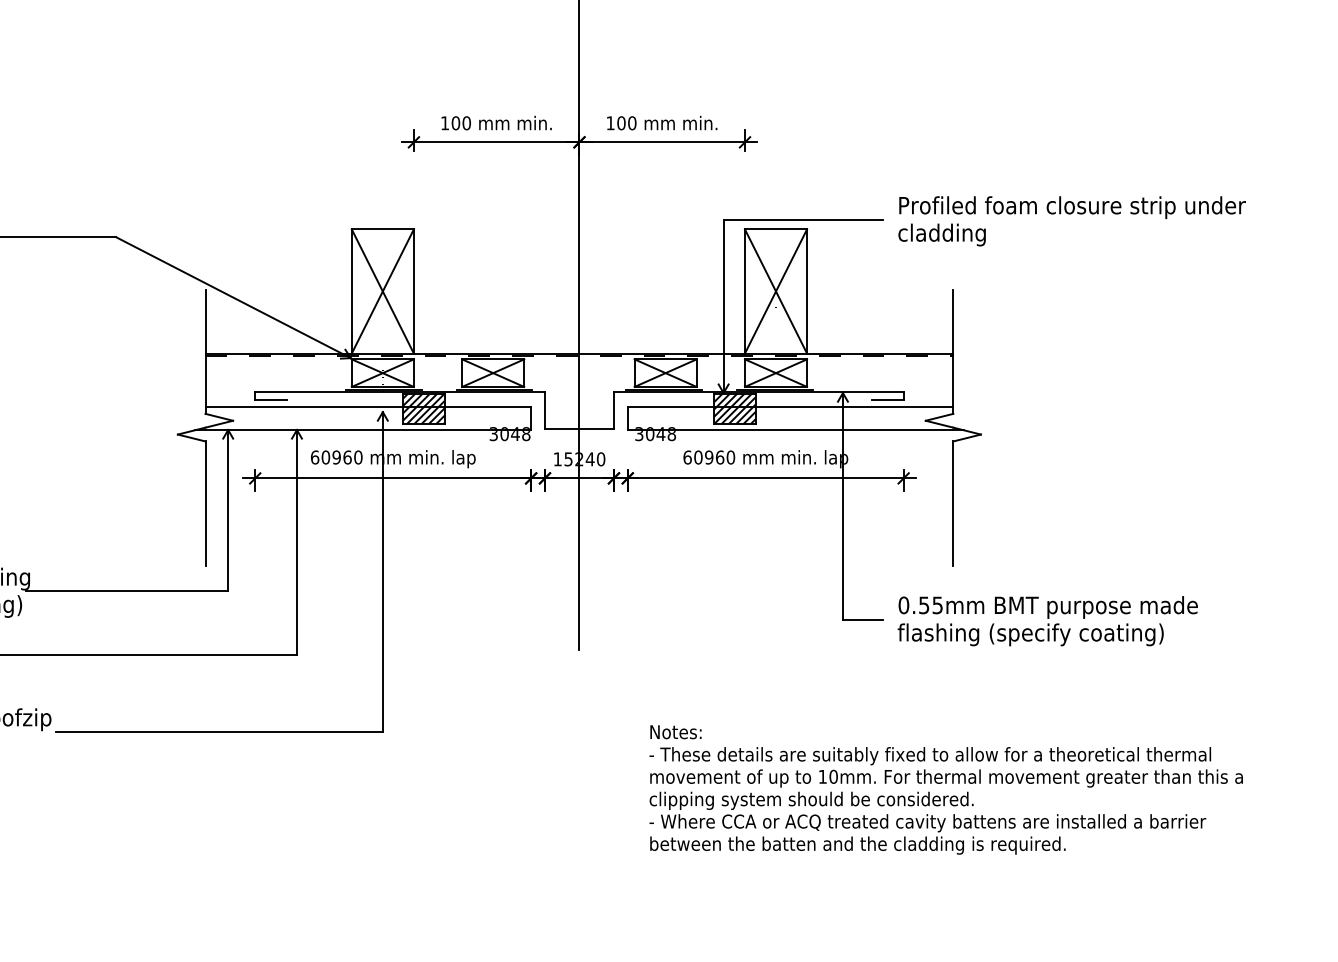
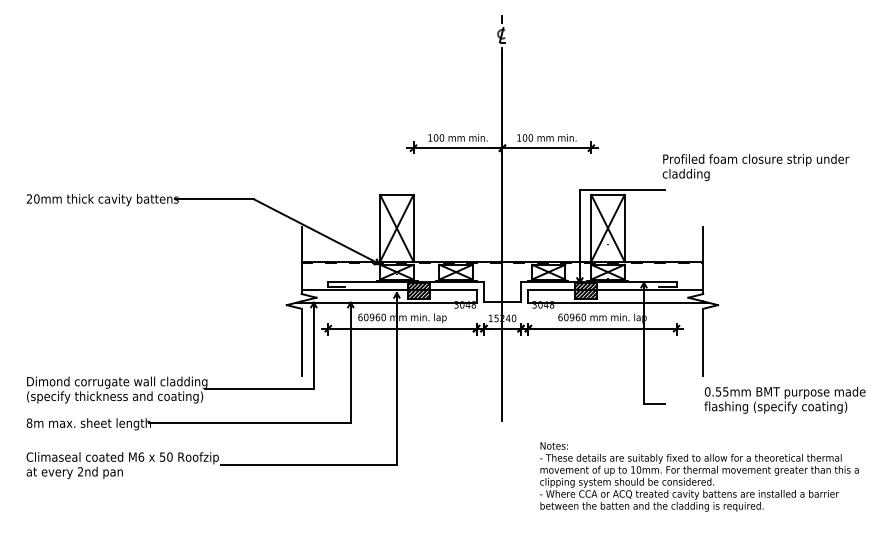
text: (1071, 221) -> (755, 167), moved
text: (1046, 619) -> (784, 399), moved
text: (946, 789) -> (699, 476), moved

